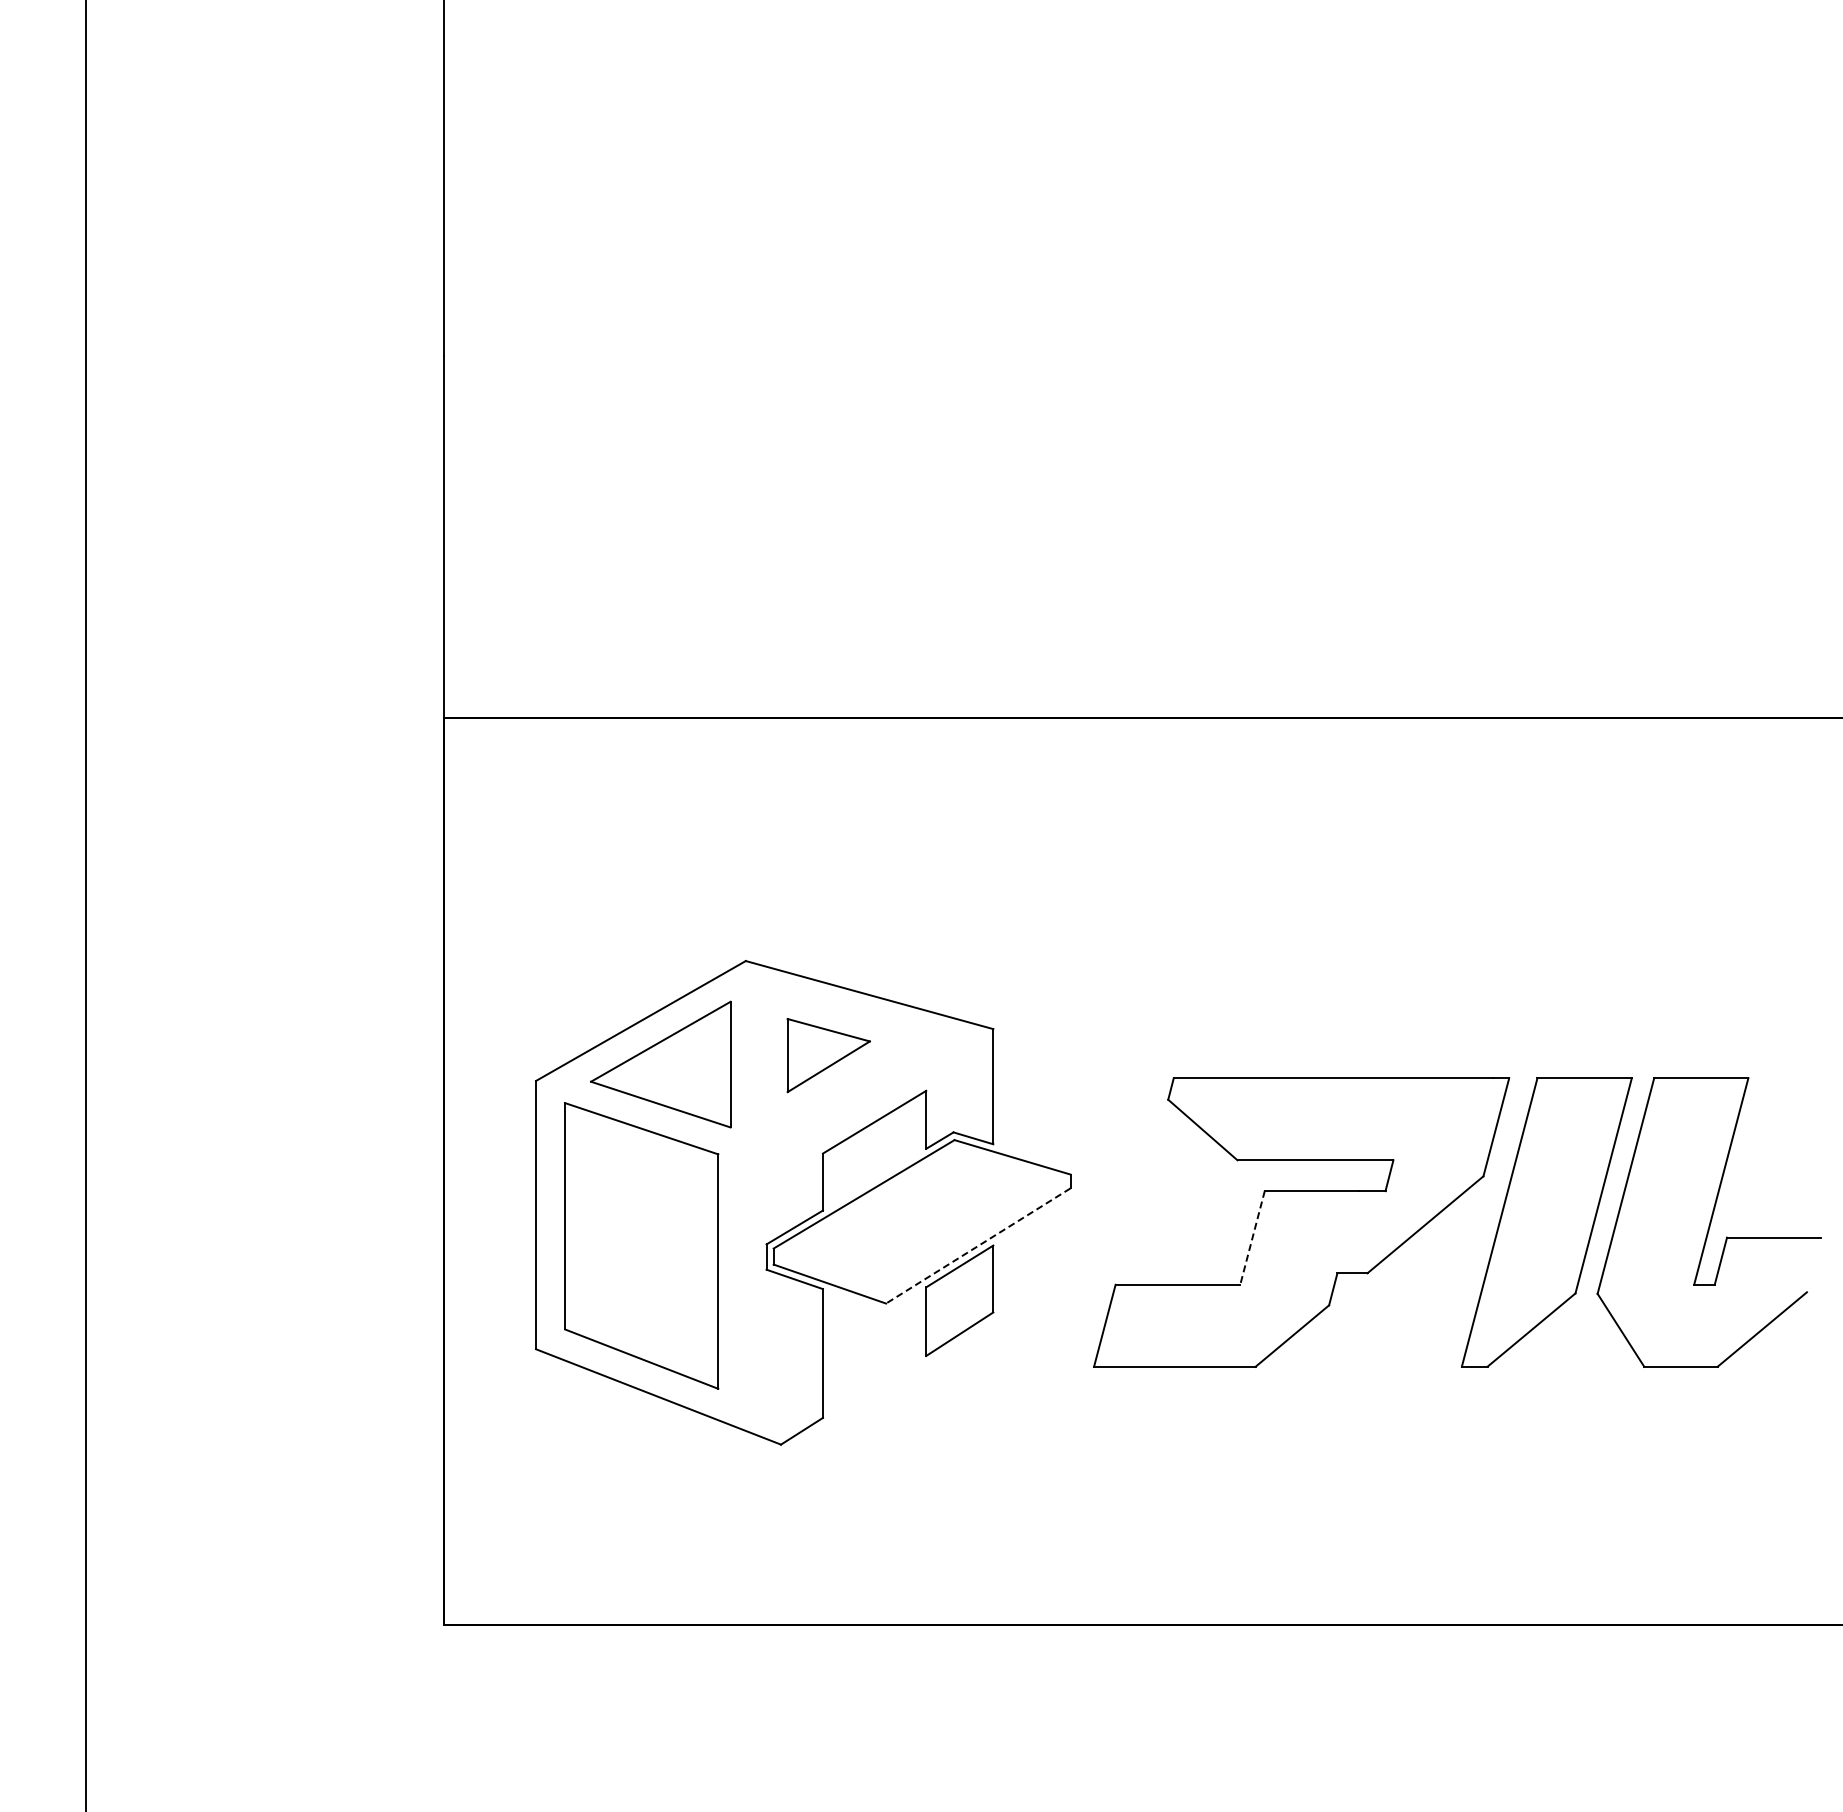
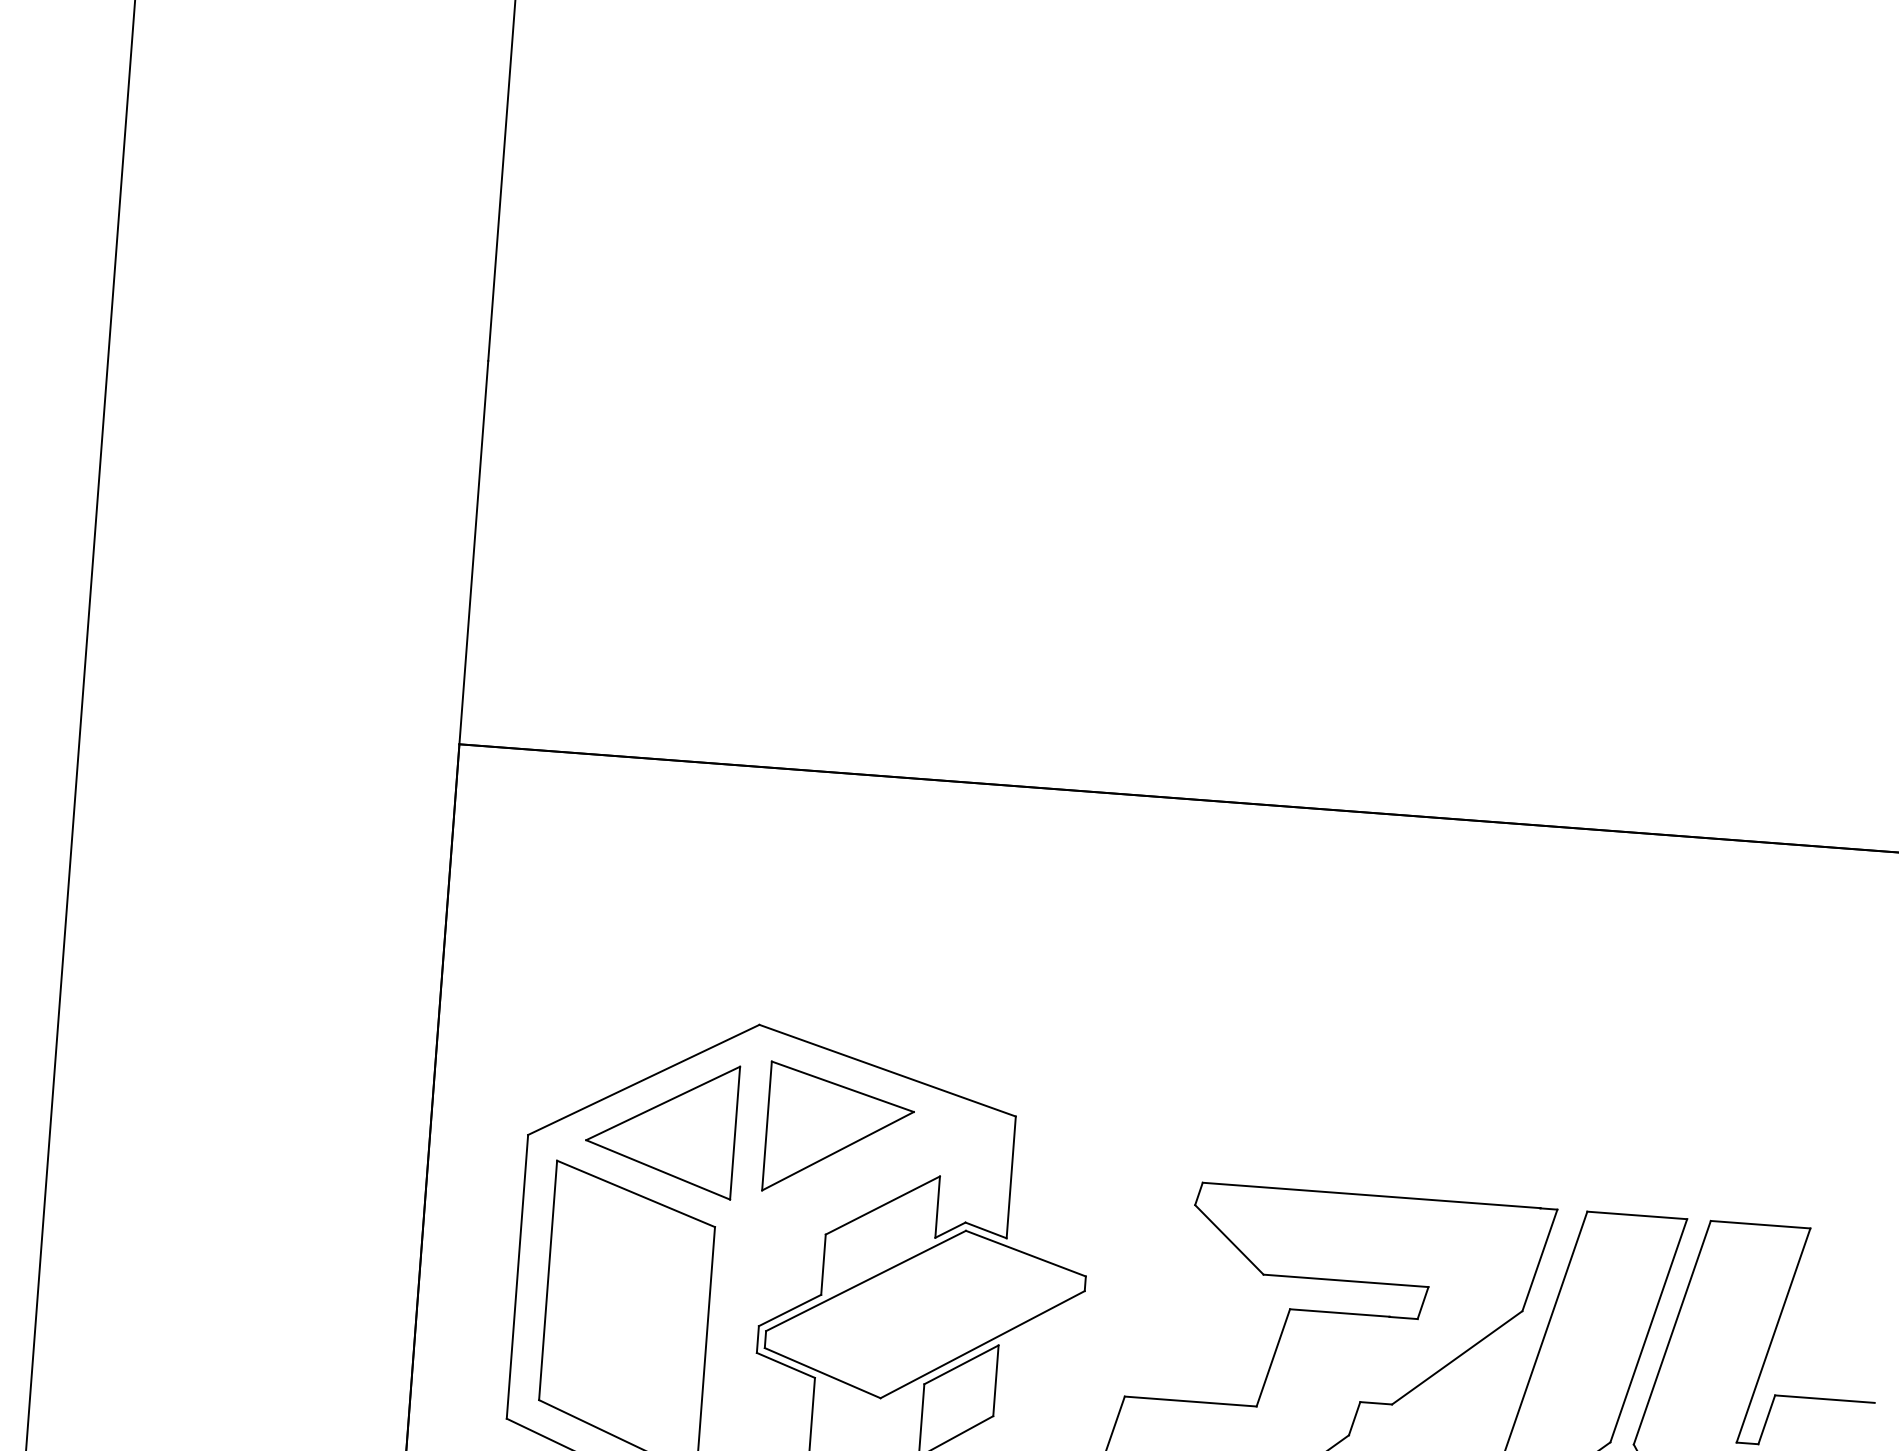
part: (828, 1055) -> (839, 1131), size x1.67
line: (1252, 1238) -> (1273, 1358), dashed -> solid
line: (978, 1245) -> (982, 1344), dashed -> solid

